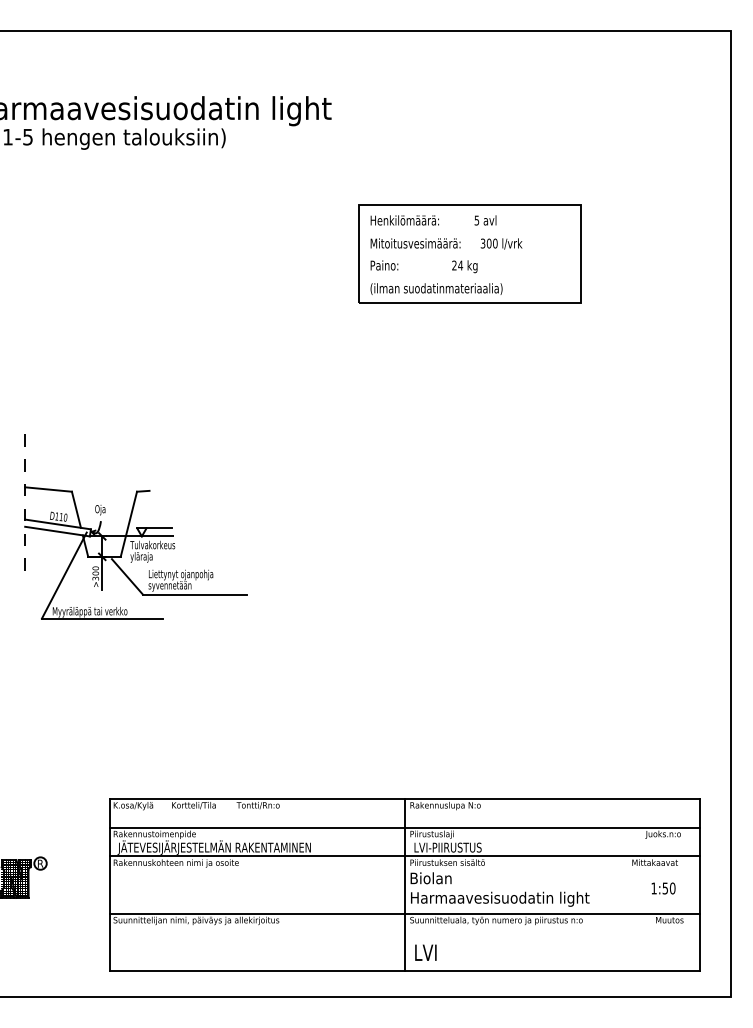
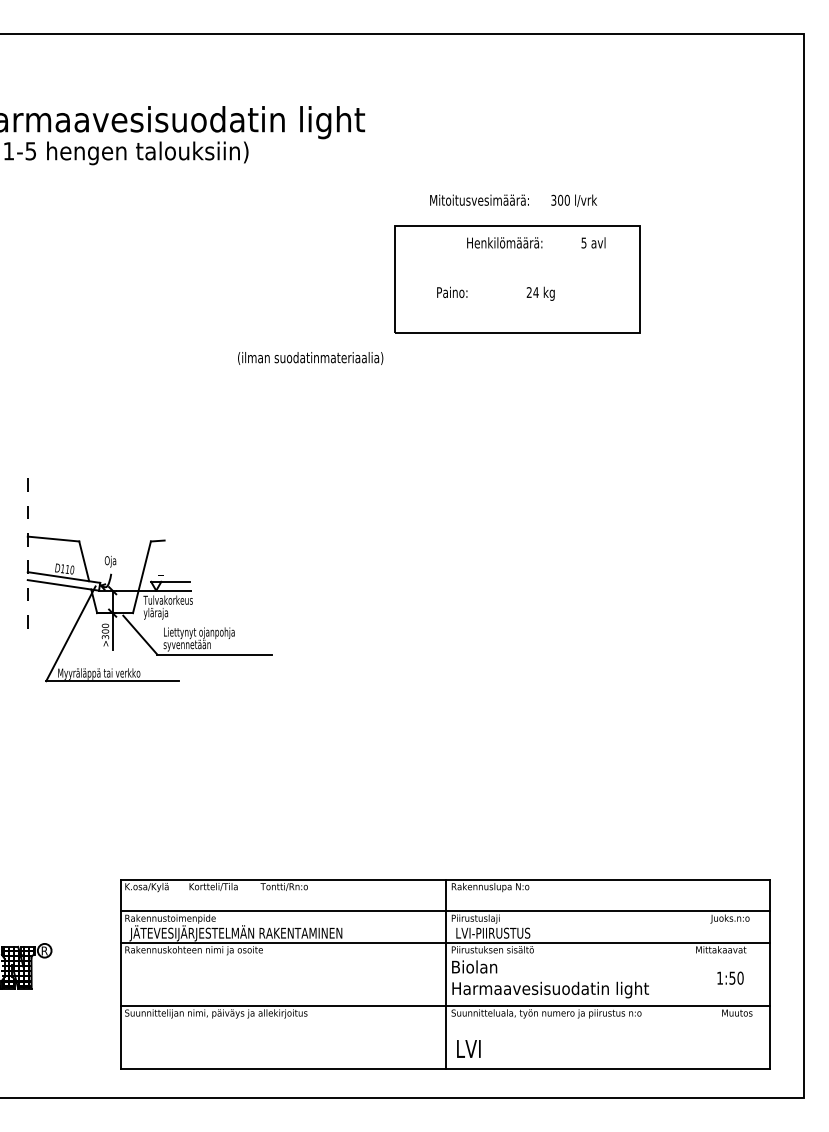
text: (433, 220) -> (536, 242), moved
text: (446, 243) -> (513, 200), moved
text: (423, 266) -> (495, 293), moved
text: (436, 289) -> (310, 358), moved

